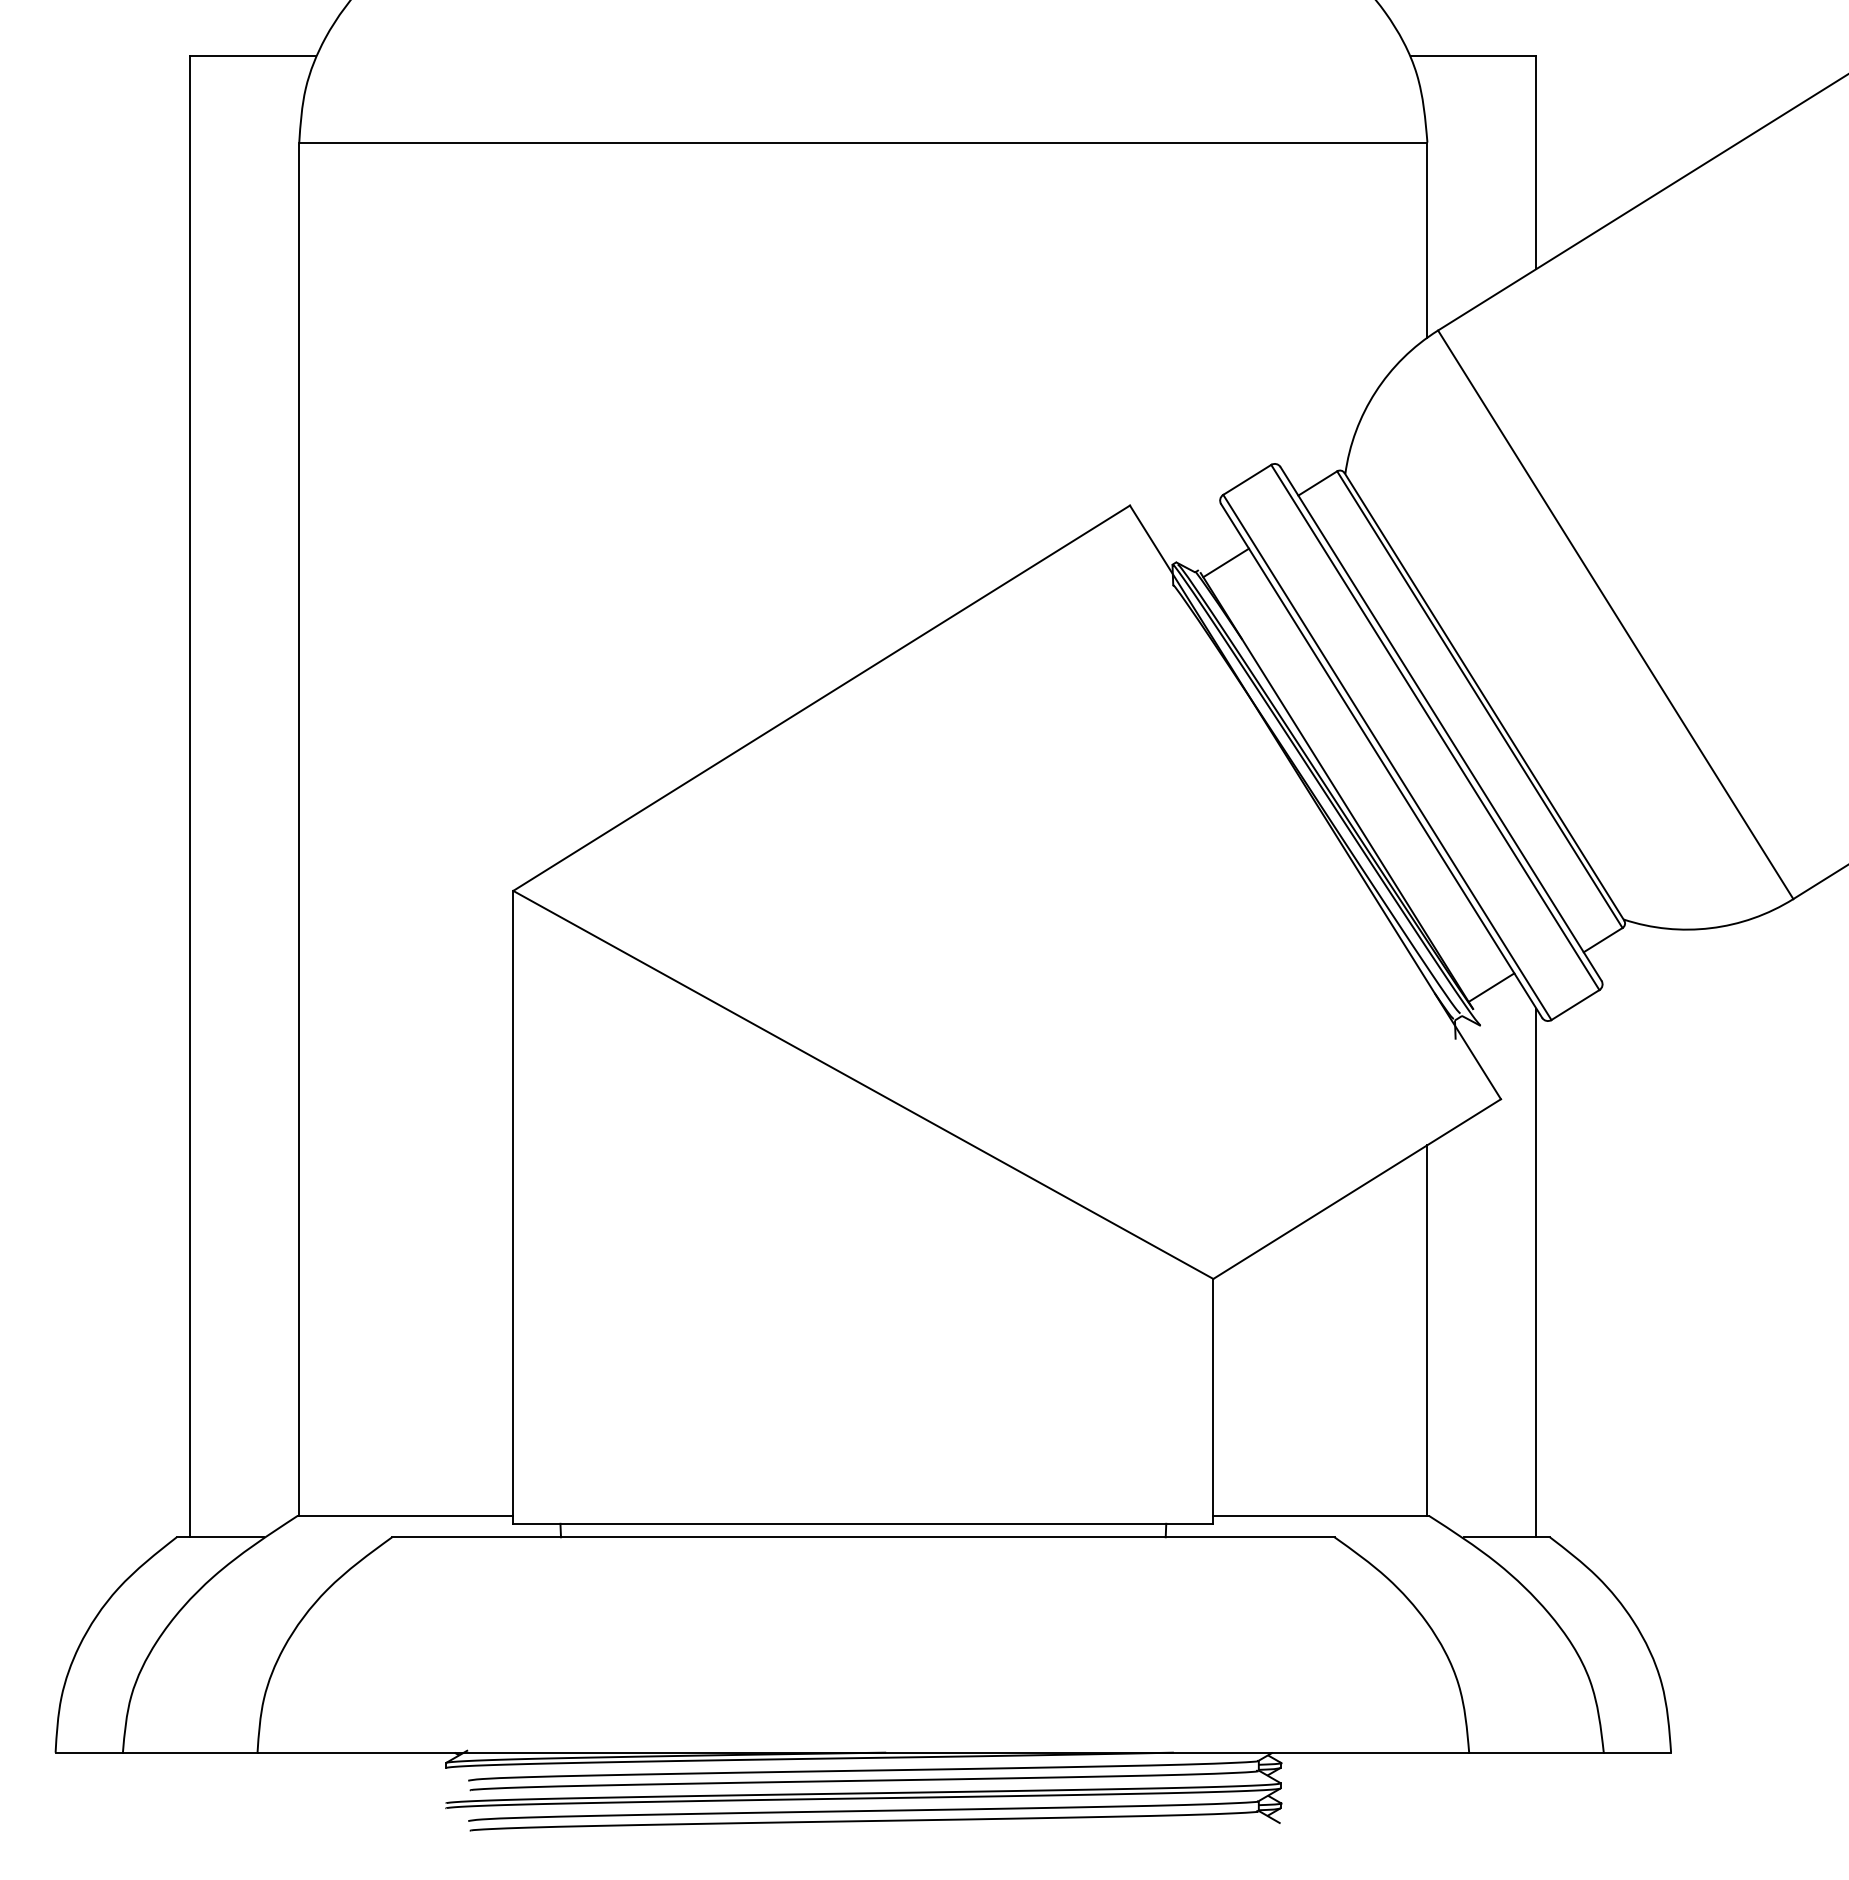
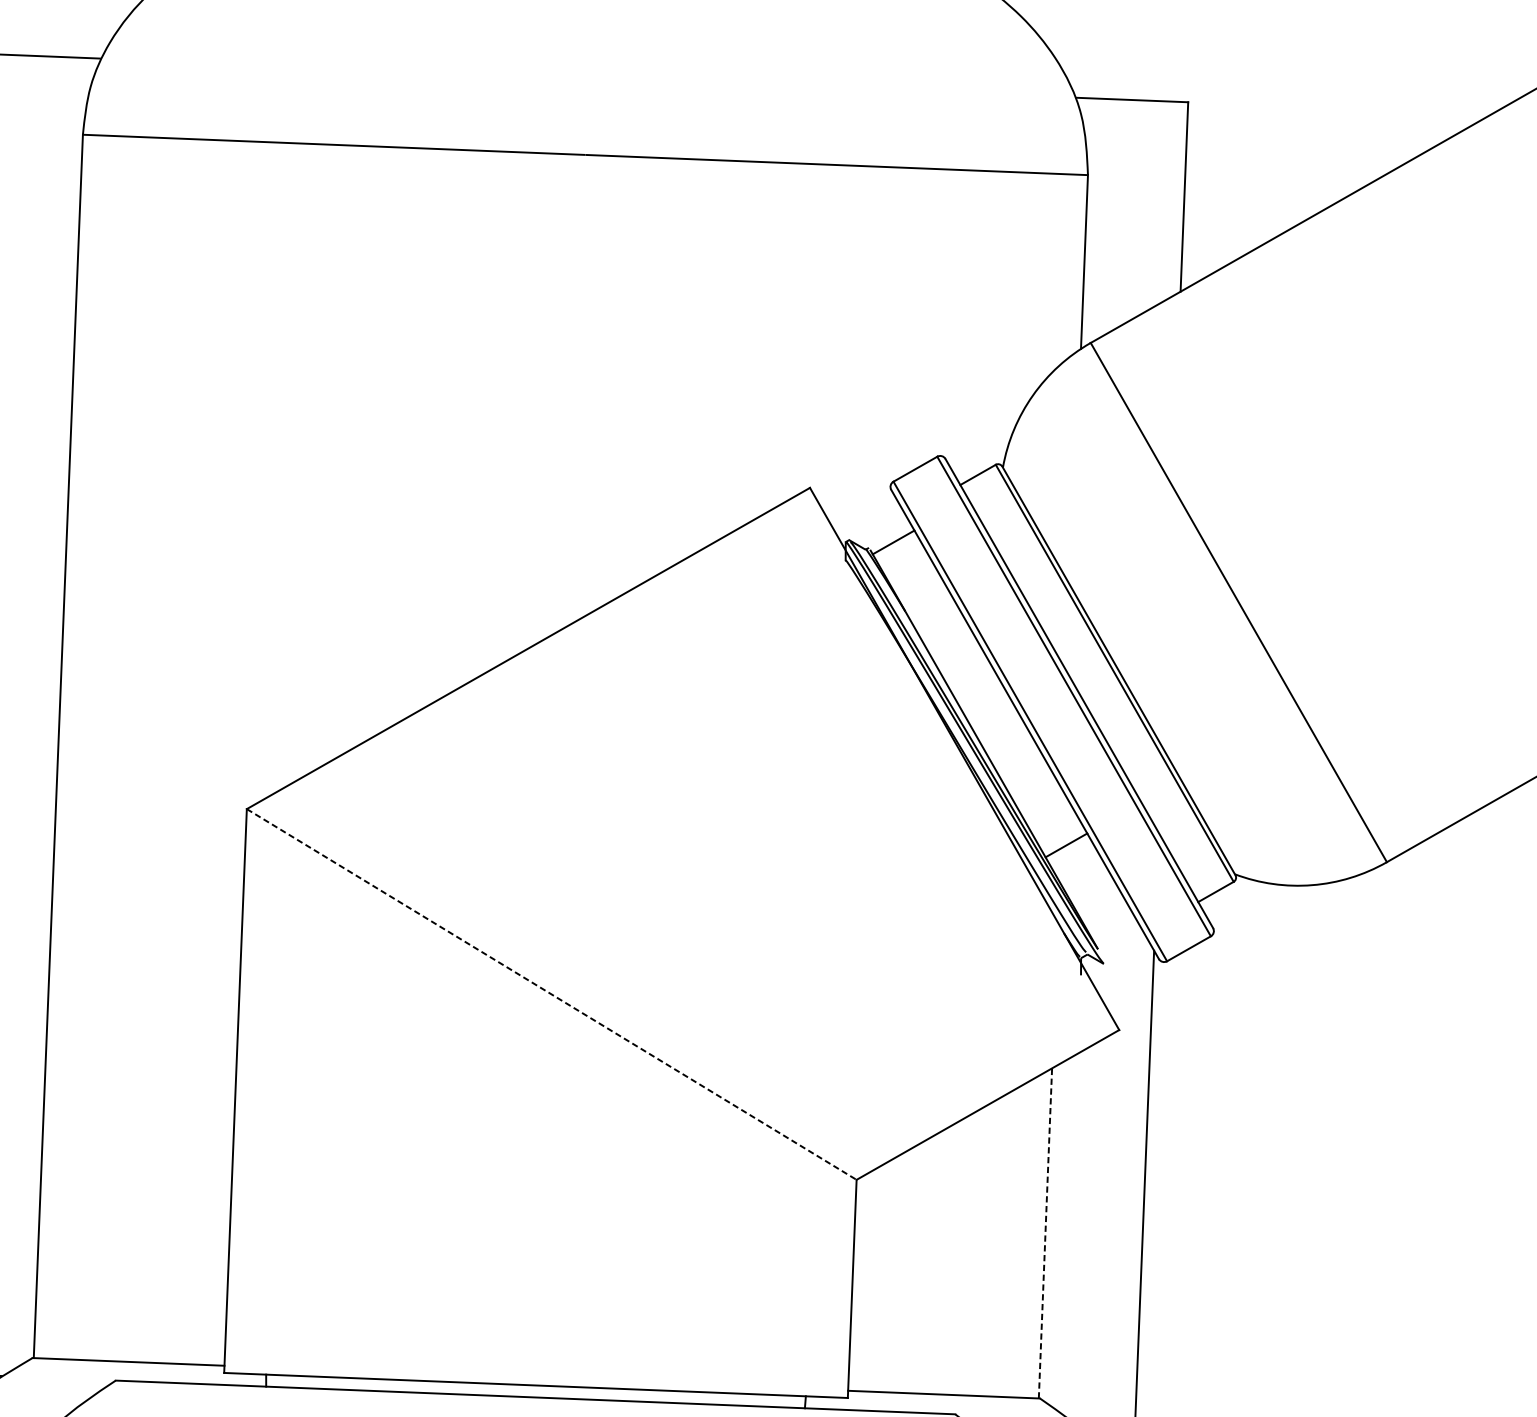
line: (1491, 987) -> (1066, 845), moved
line: (863, 1085) -> (551, 994), solid -> dashed
line: (1427, 1329) -> (1045, 1232), solid -> dashed

